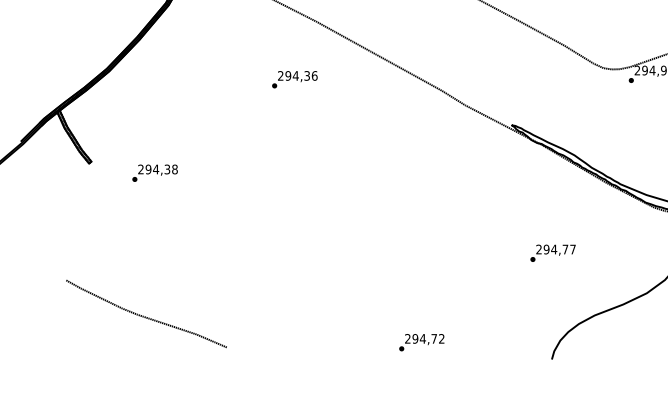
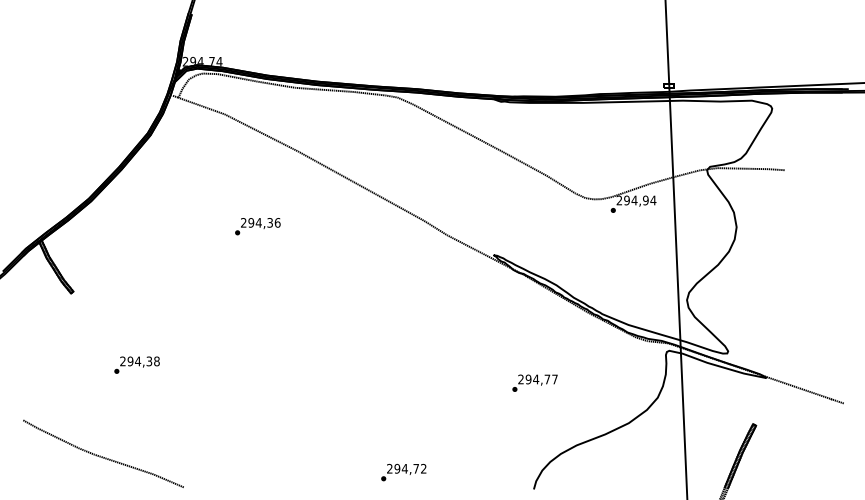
text: (294, 79) -> (257, 226), moved
text: (154, 172) -> (136, 364), moved
curve: (145, 316) -> (102, 456), moved

